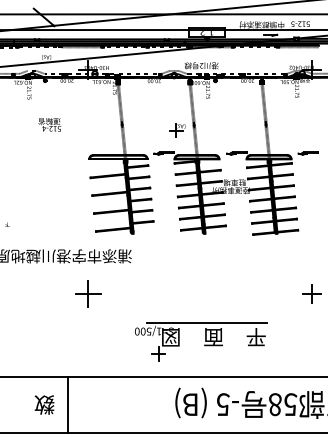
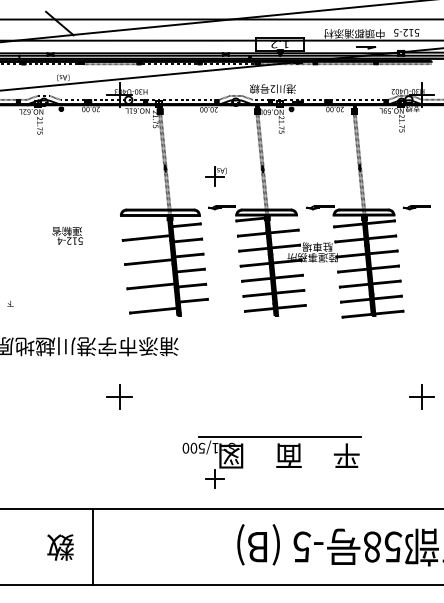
text: (49, 124) -> (67, 235), moved
part: (176, 130) -> (215, 176), moved
part: (88, 293) -> (119, 396), size x0.71

